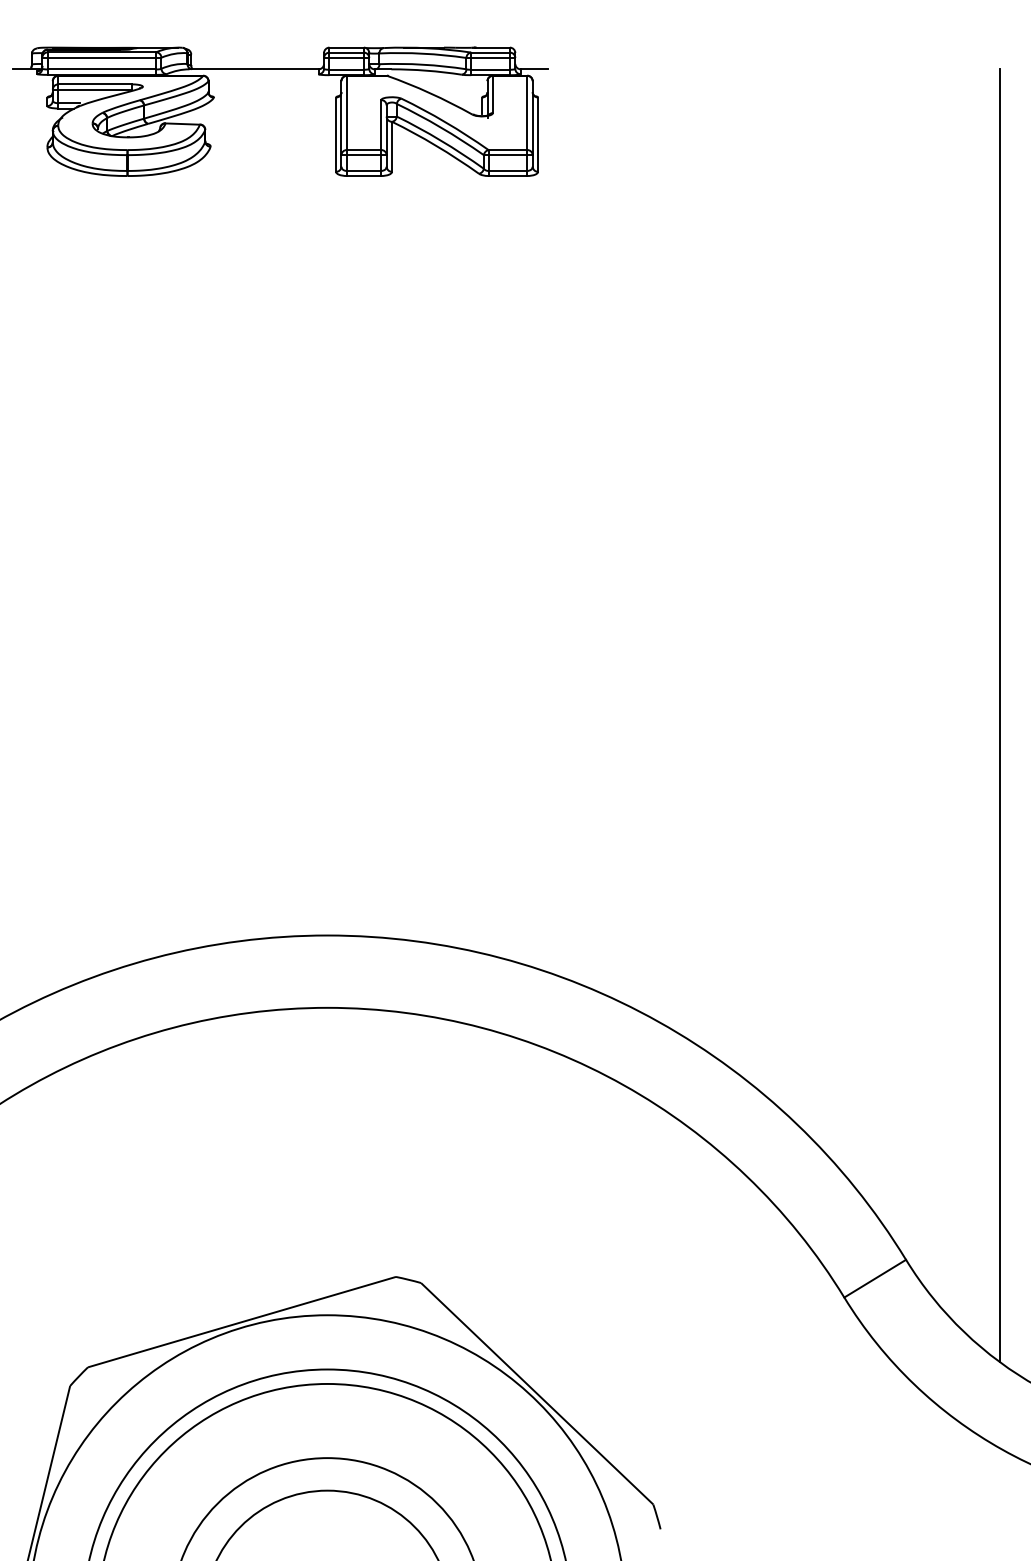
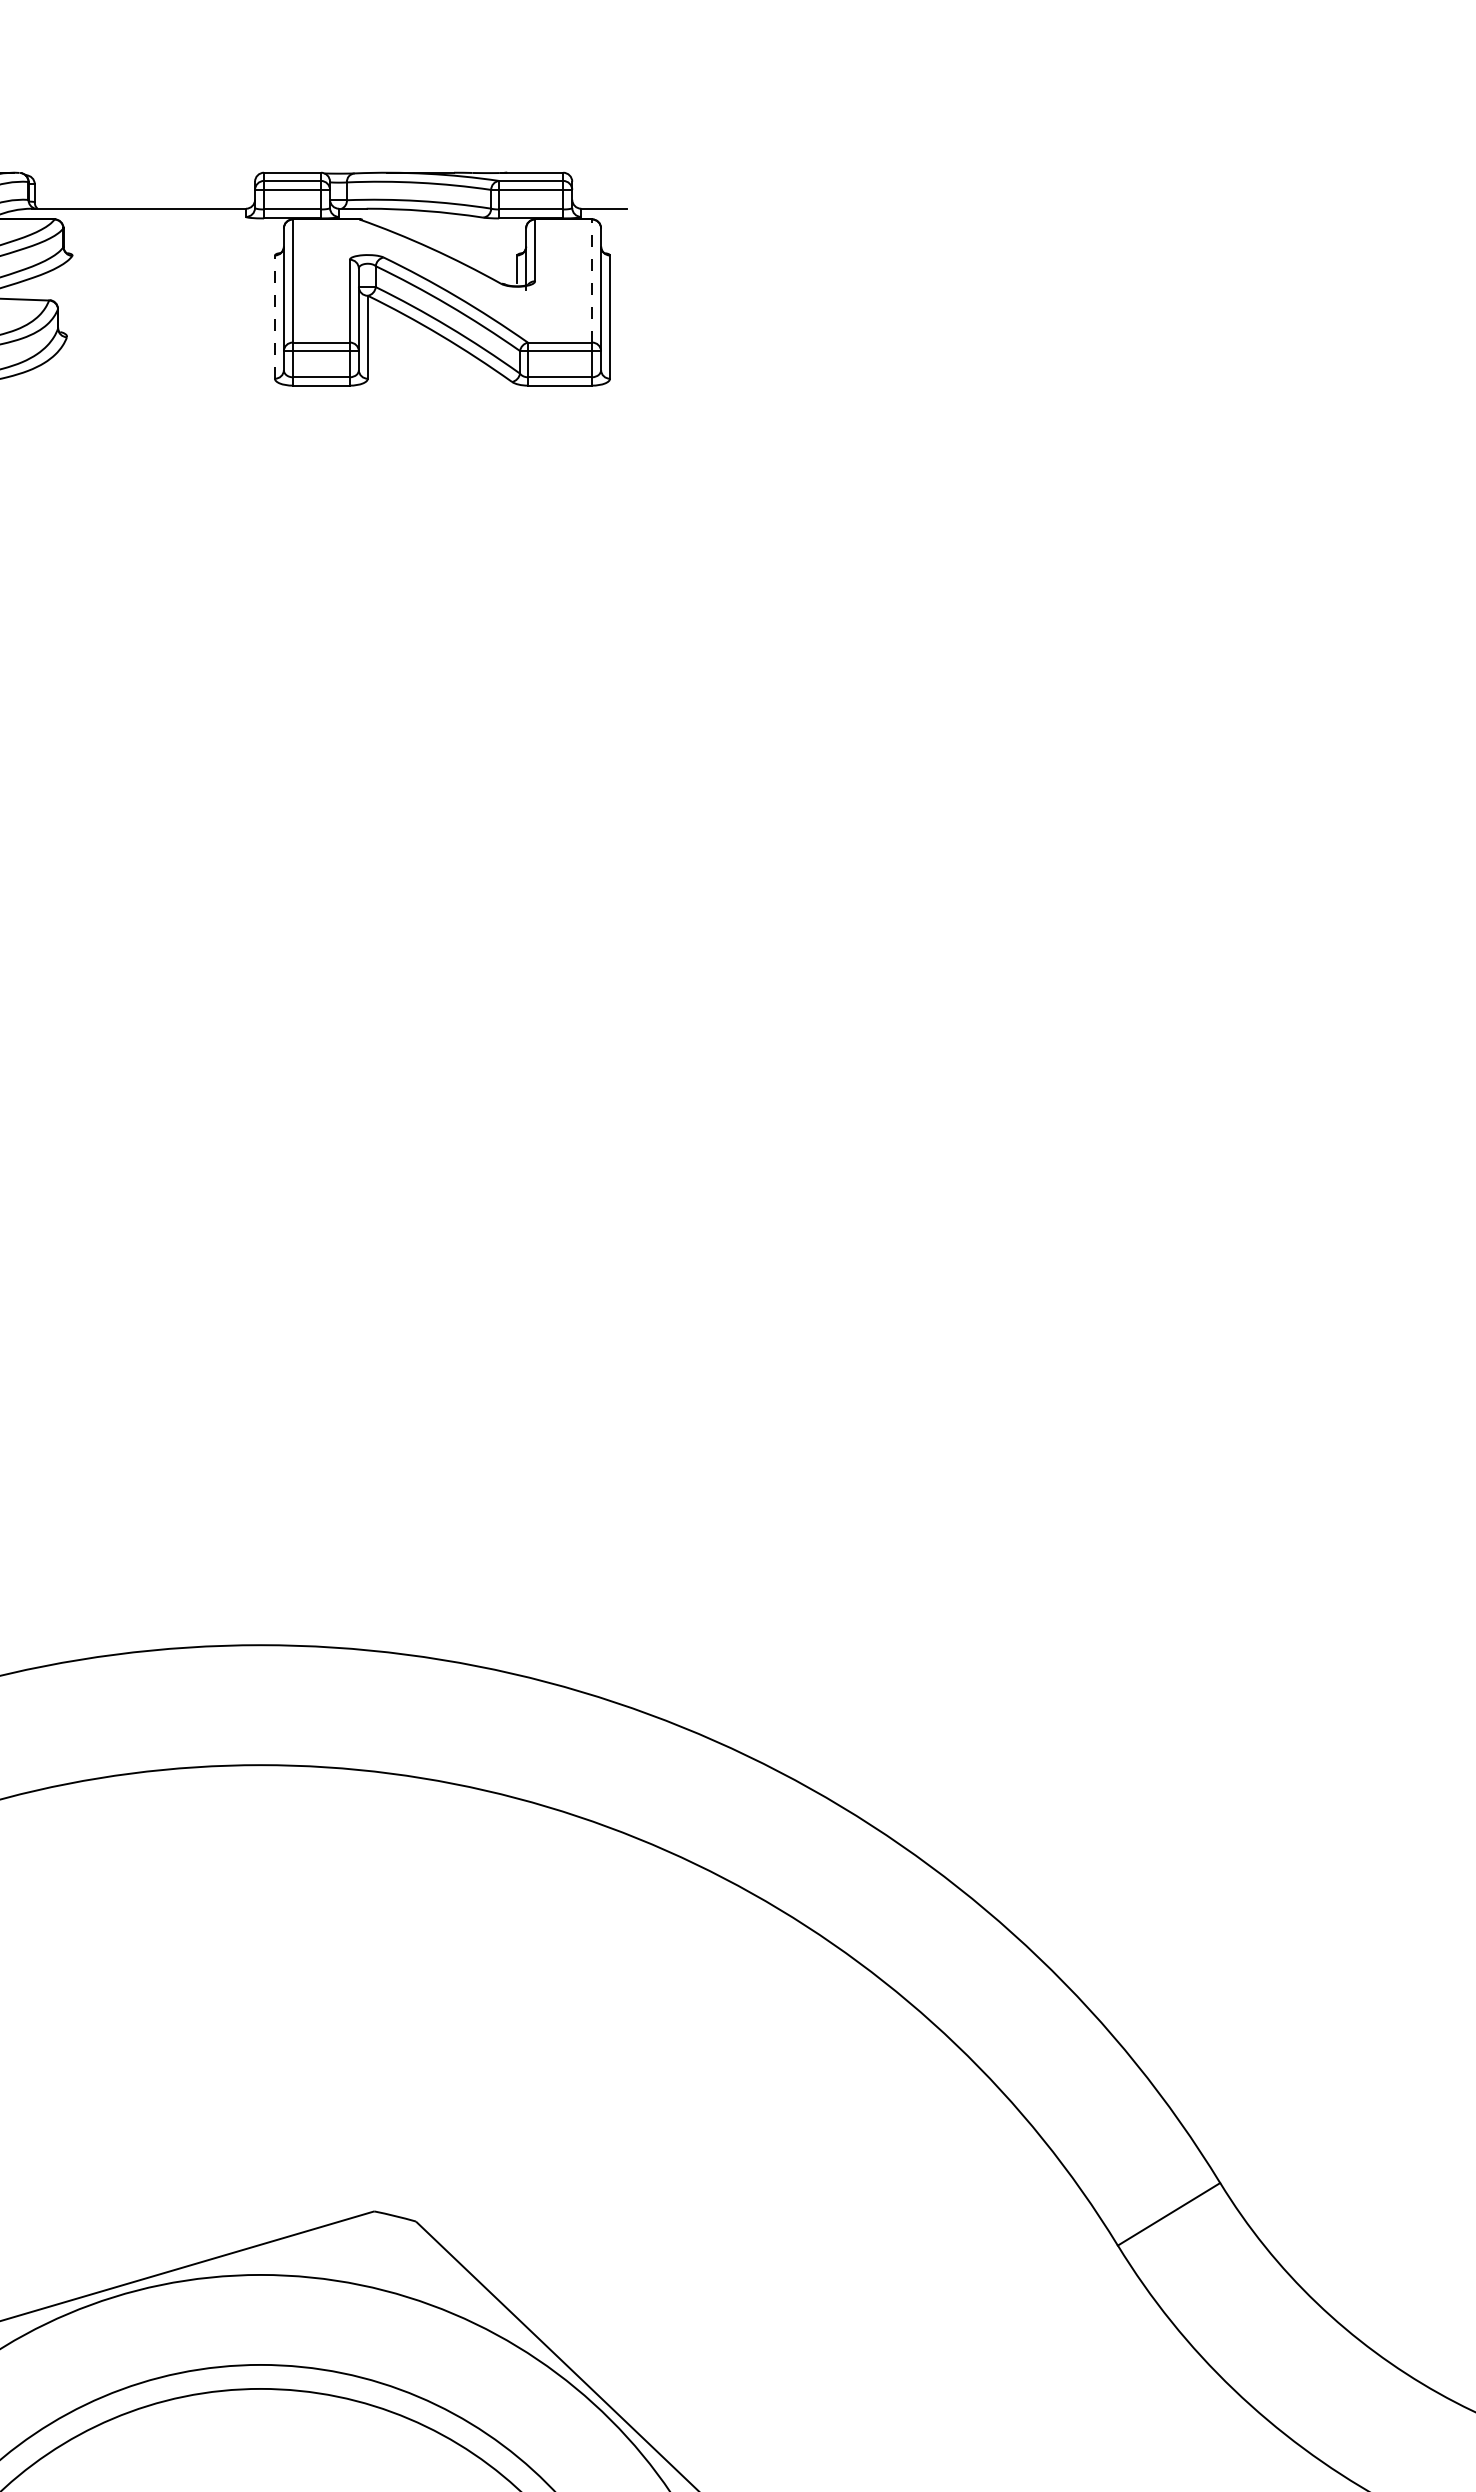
line: (527, 112) -> (592, 280), solid -> dashed
line: (336, 134) -> (275, 316), solid -> dashed
line: (1000, 715) -> (1376, 1280), removed

